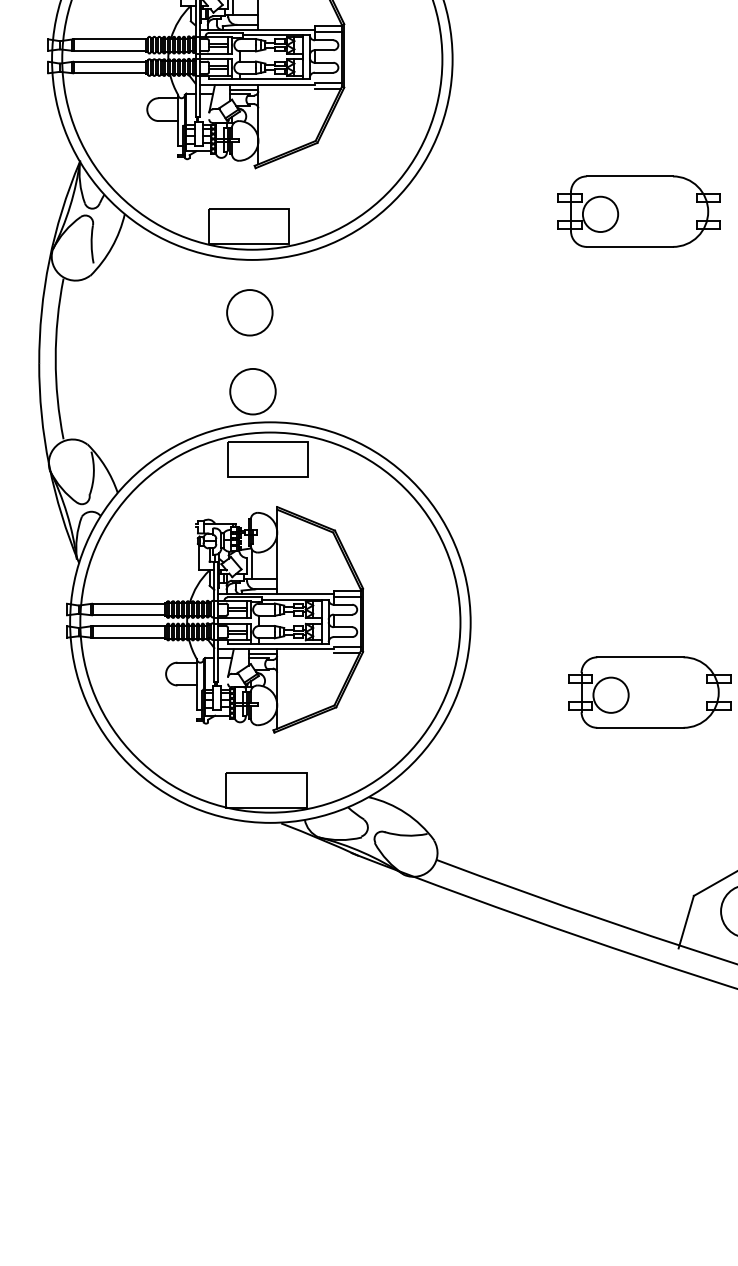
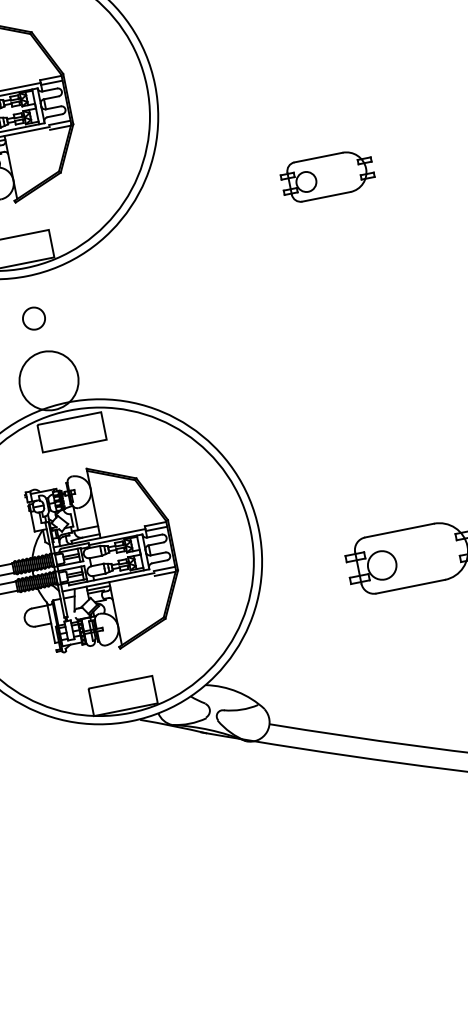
part: (638, 211) -> (327, 176), size x0.7
circle: (249, 312) -> (33, 318), size x0.6
circle: (252, 391) -> (48, 380), size x1.6

